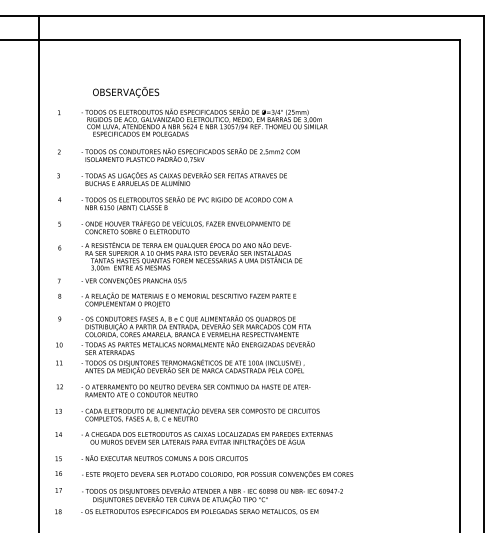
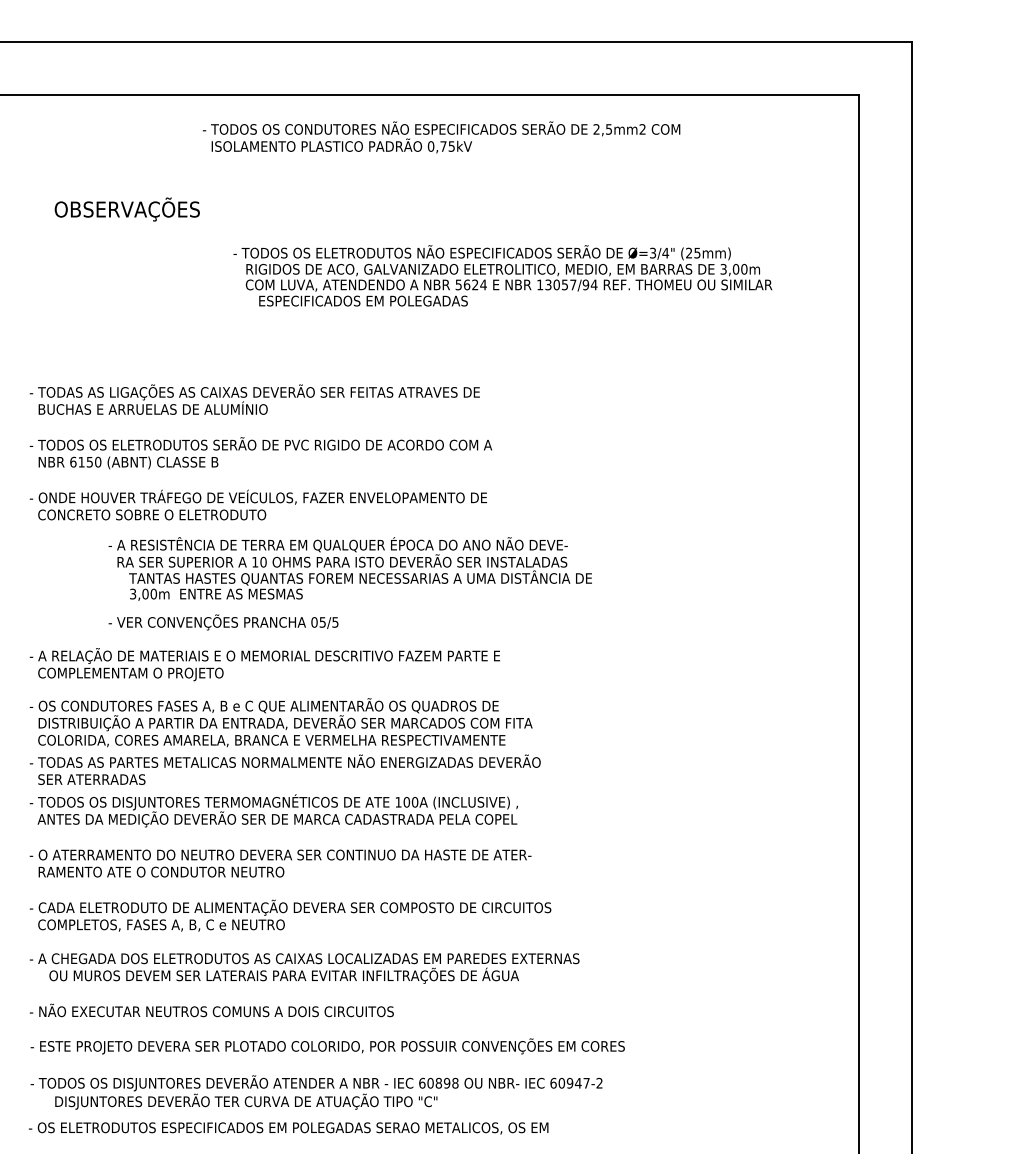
text: (204, 122) -> (502, 275), moved
text: (190, 155) -> (441, 137), moved
text: (191, 263) -> (349, 584), moved

